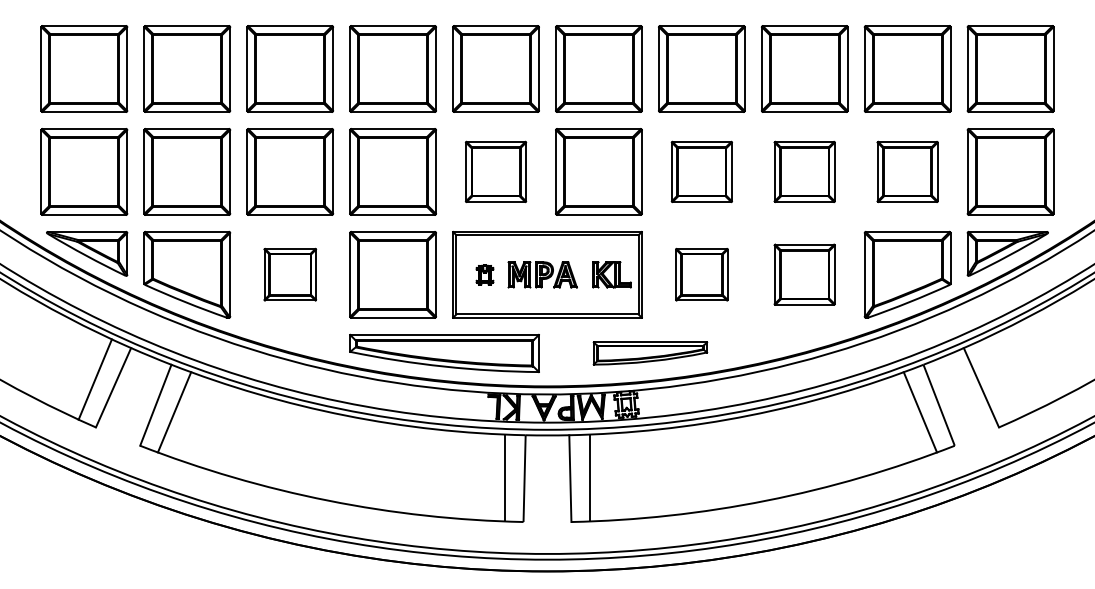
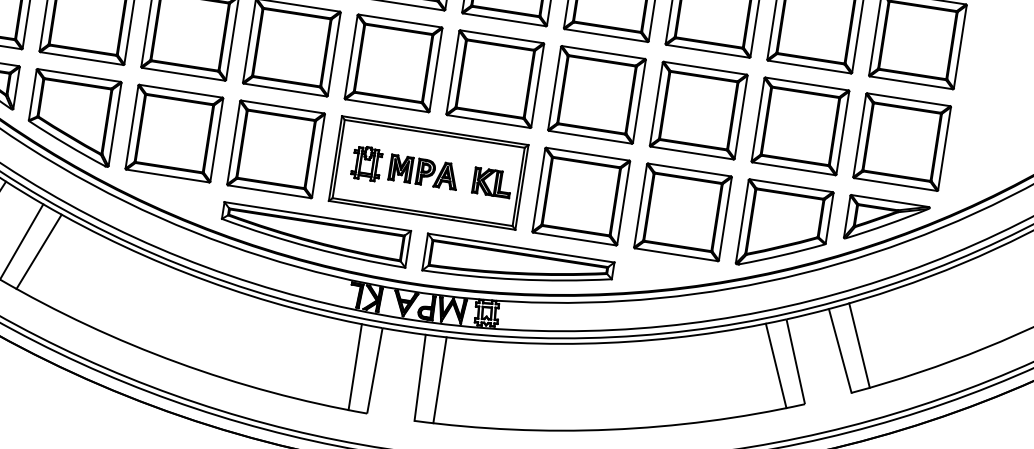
part: (495, 171) -> (393, 62), size x1.43
part: (701, 171) -> (596, 94), size x1.43
part: (804, 171) -> (698, 110), size x1.43
part: (907, 171) -> (800, 125), size x1.43
part: (290, 274) -> (174, 133), size x1.67
part: (484, 274) -> (366, 162), size x1.67
part: (701, 274) -> (580, 196), size x1.67
part: (804, 274) -> (682, 211), size x1.43
part: (650, 353) -> (518, 266), size x1.67
line: (999, 379) -> (859, 345), added

